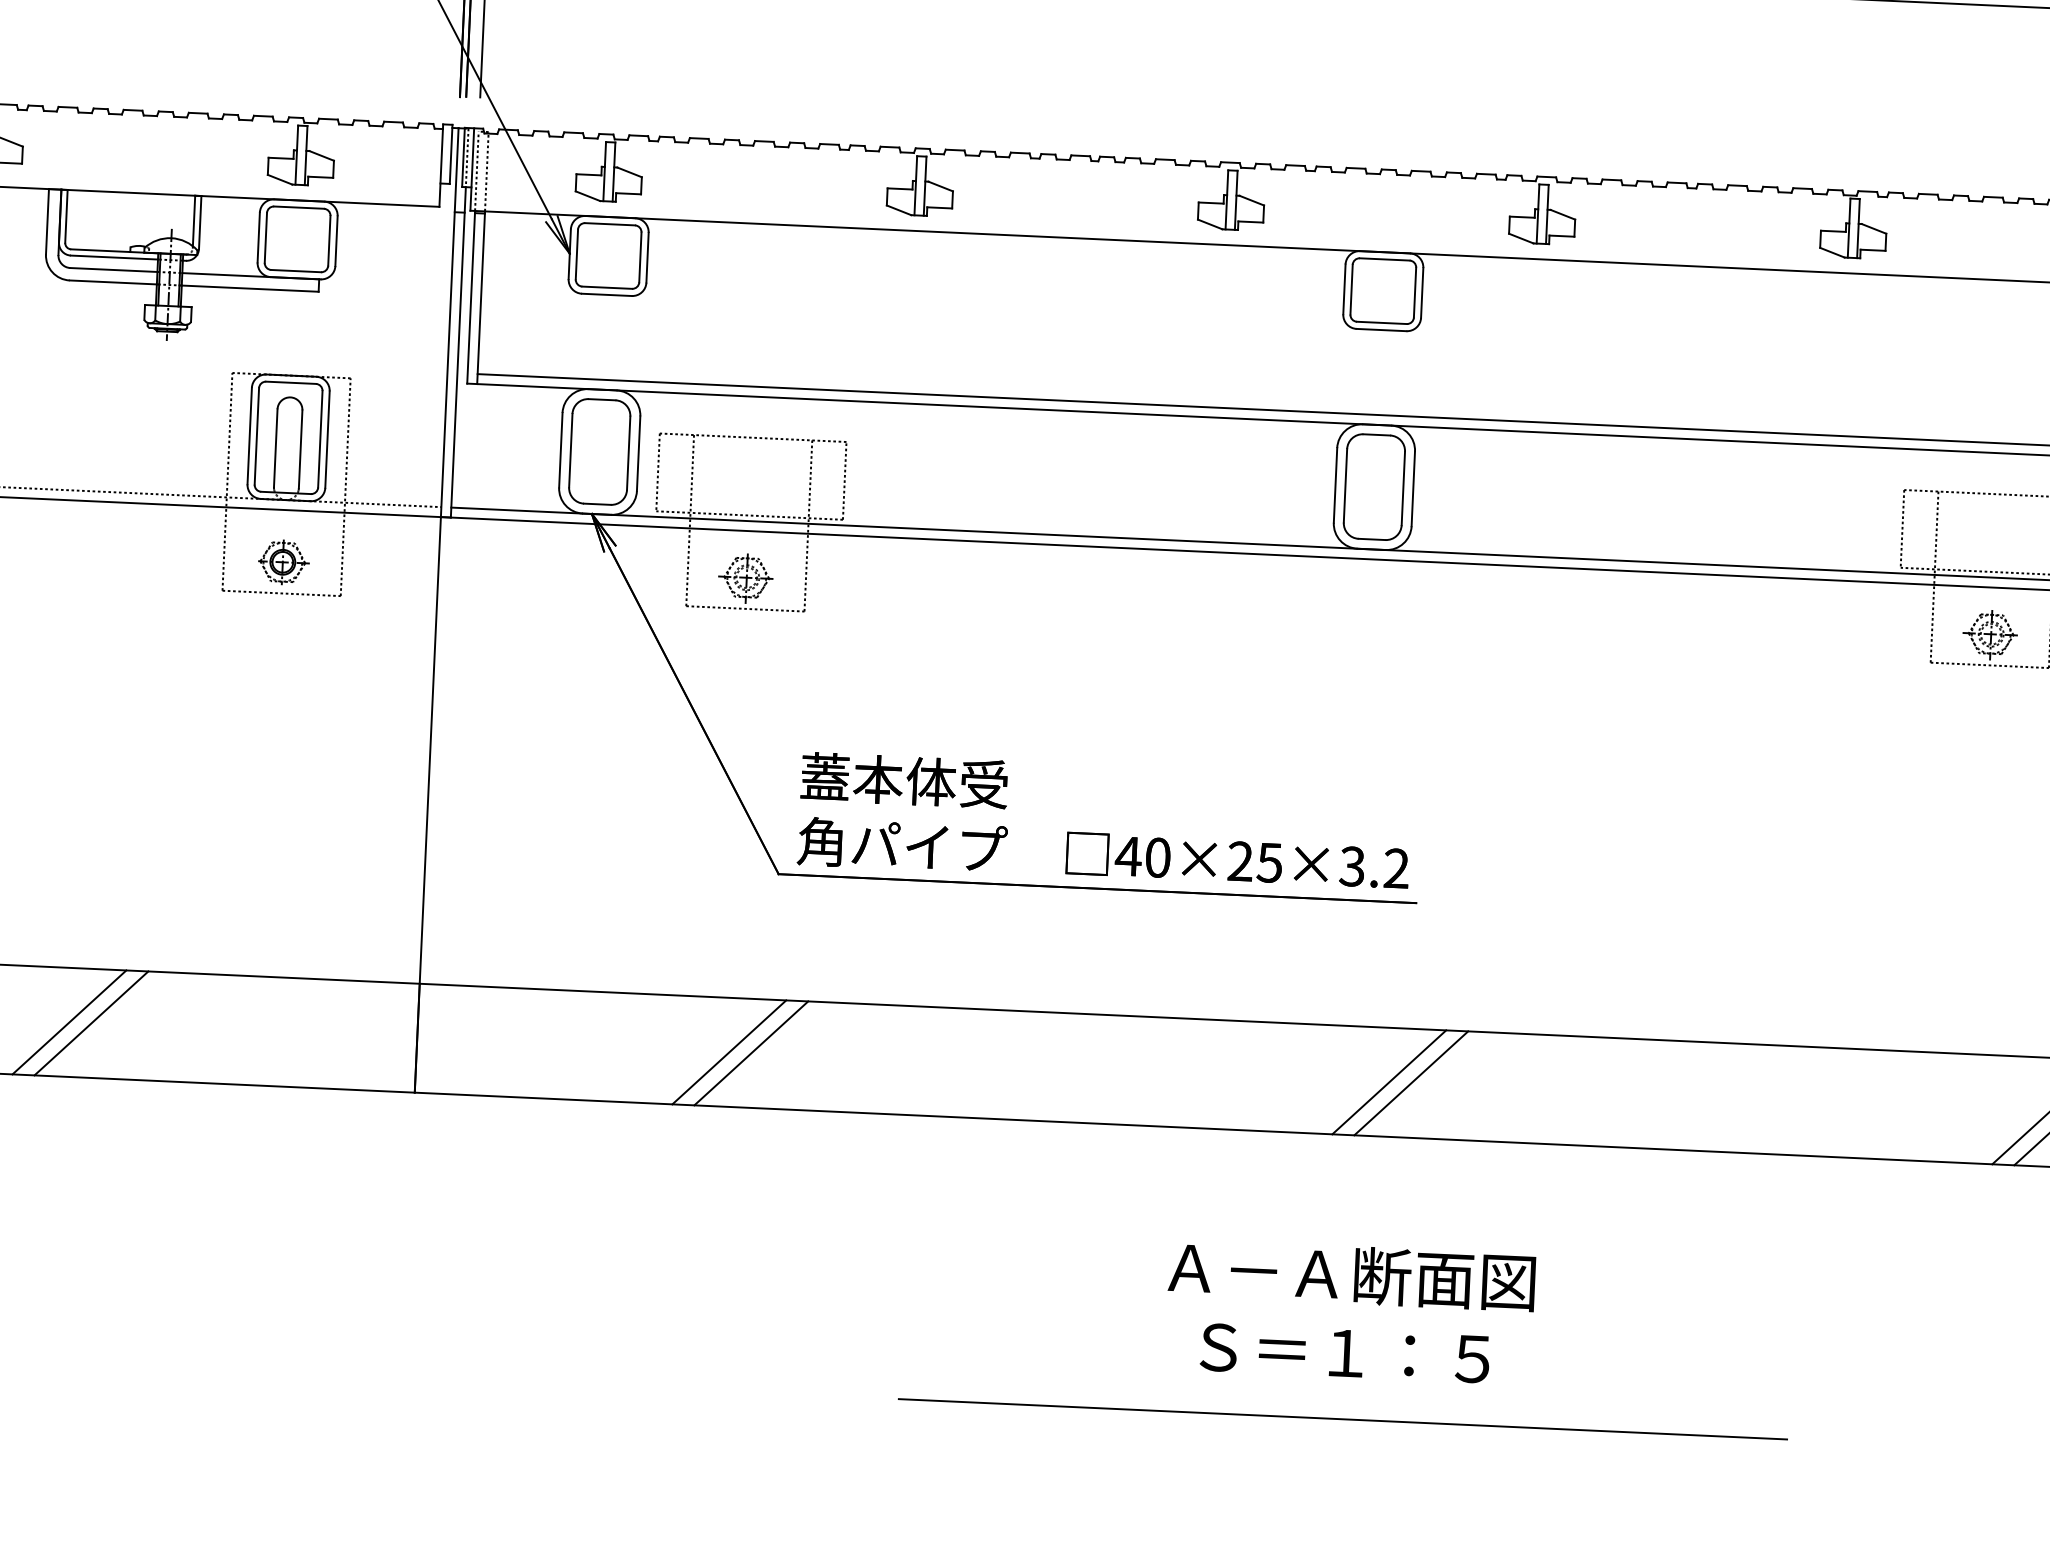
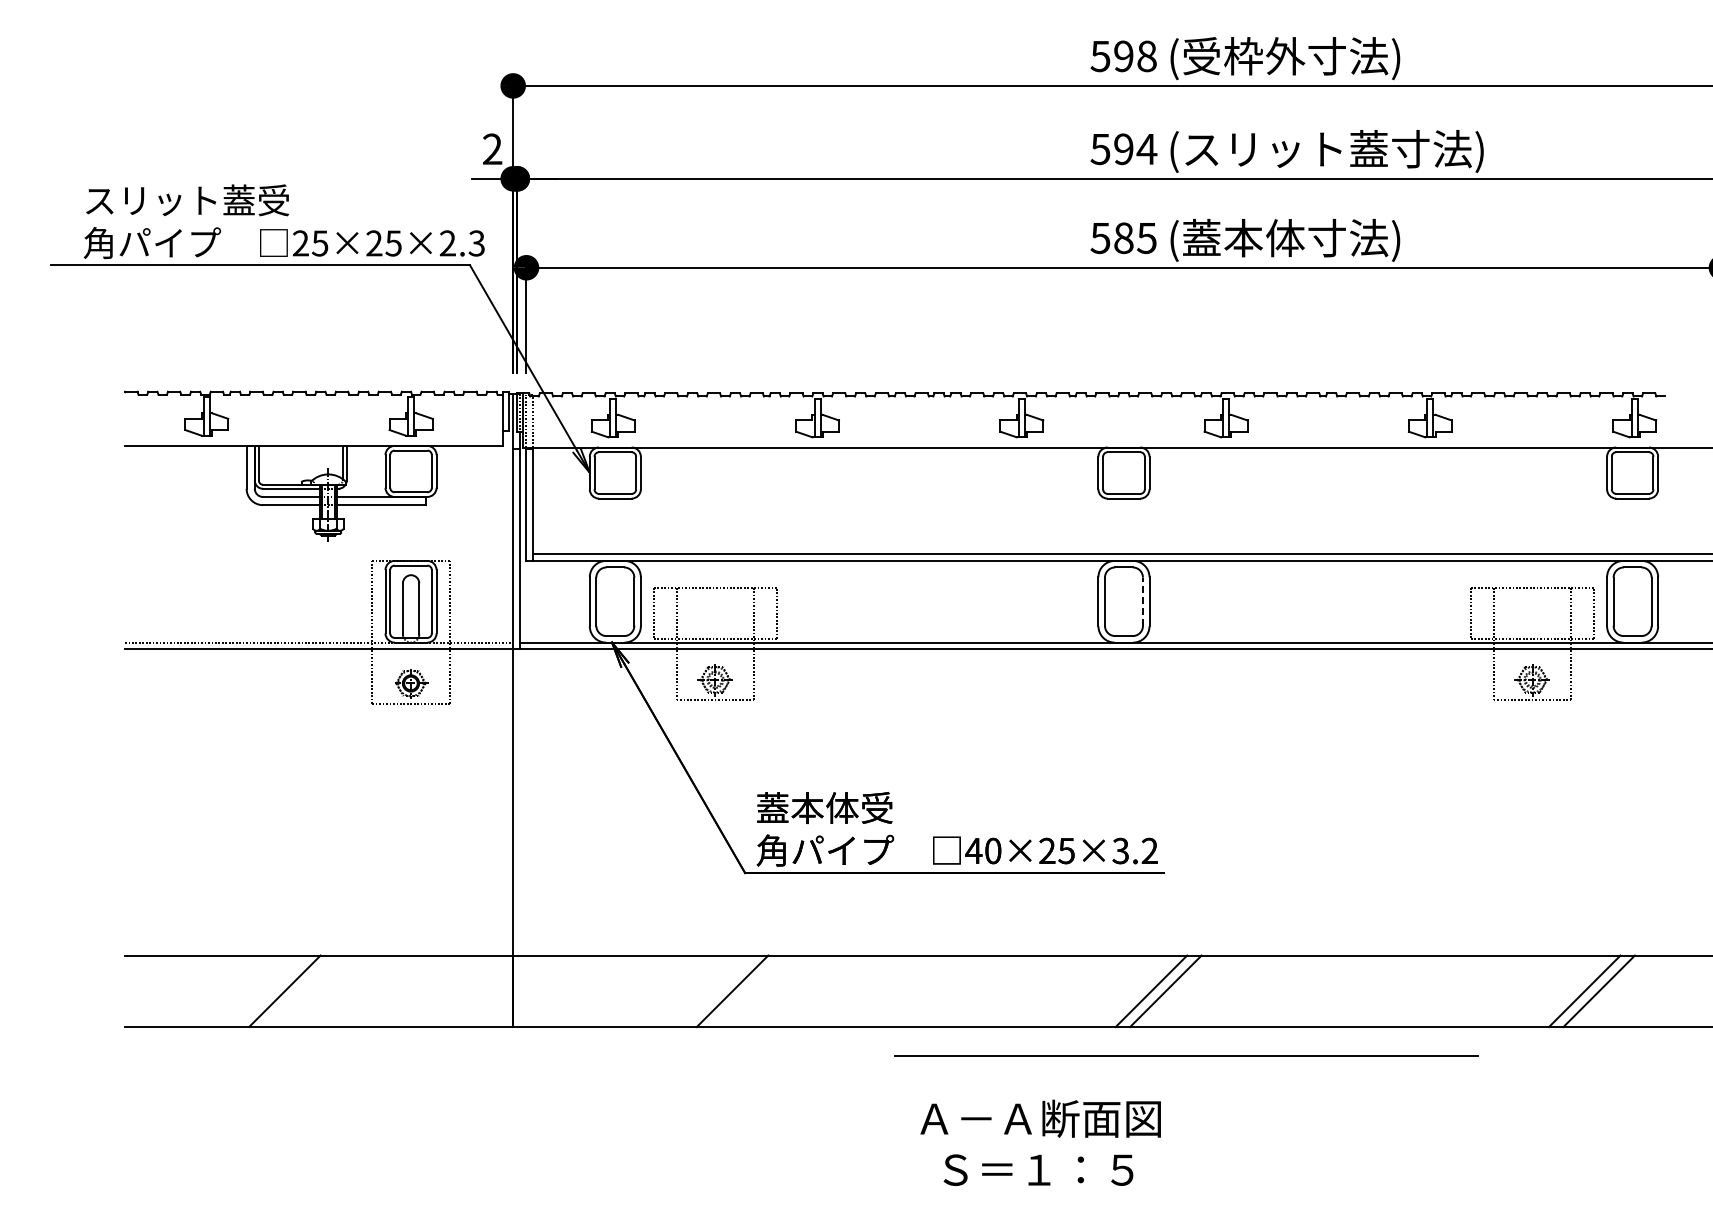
line: (1402, 488) -> (1142, 601), solid -> dashed
line: (91, 1023) -> (299, 991), removed
line: (728, 1052) -> (717, 991), removed
text: (1349, 1311) -> (1040, 1142), moved
line: (1343, 1417) -> (1186, 1055), moved

